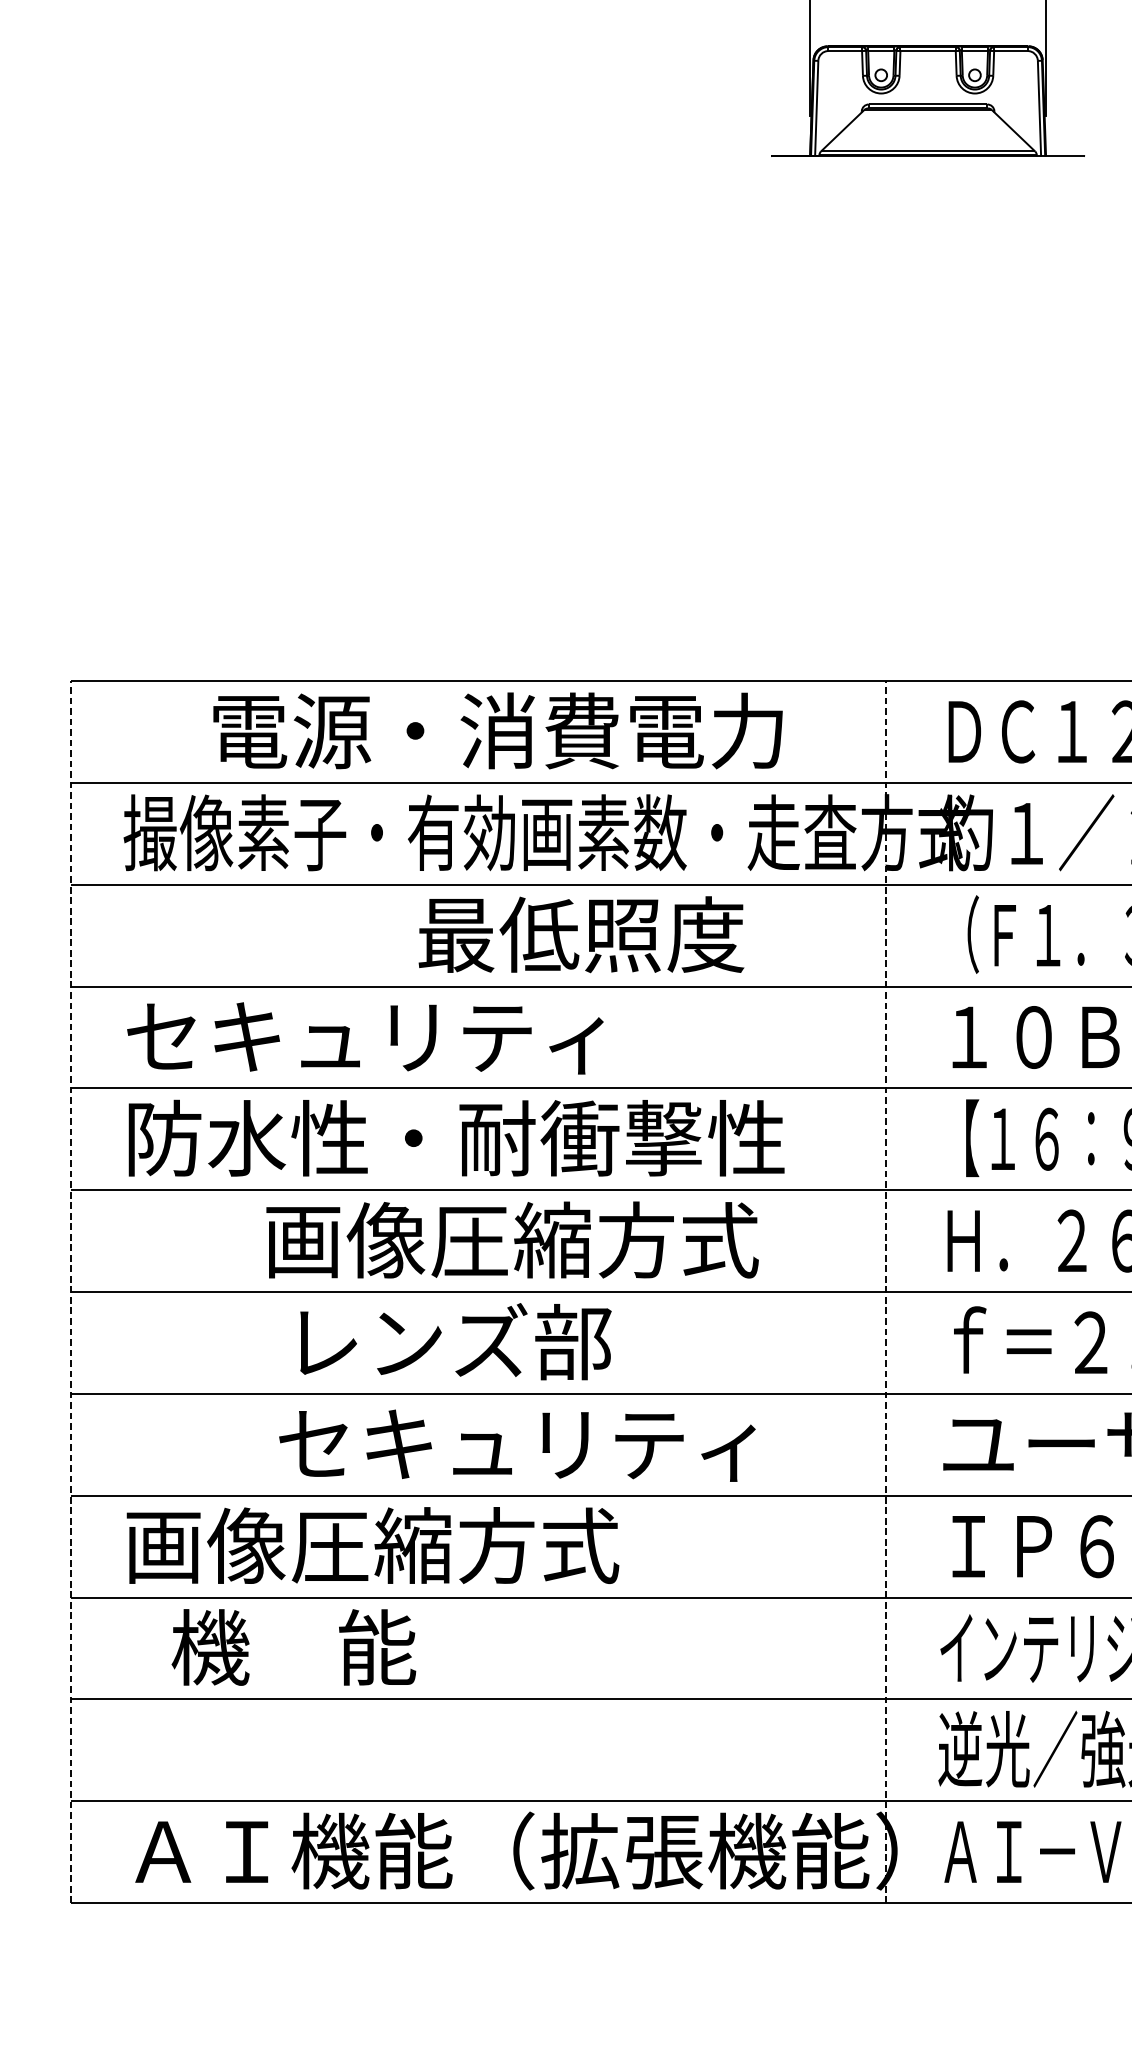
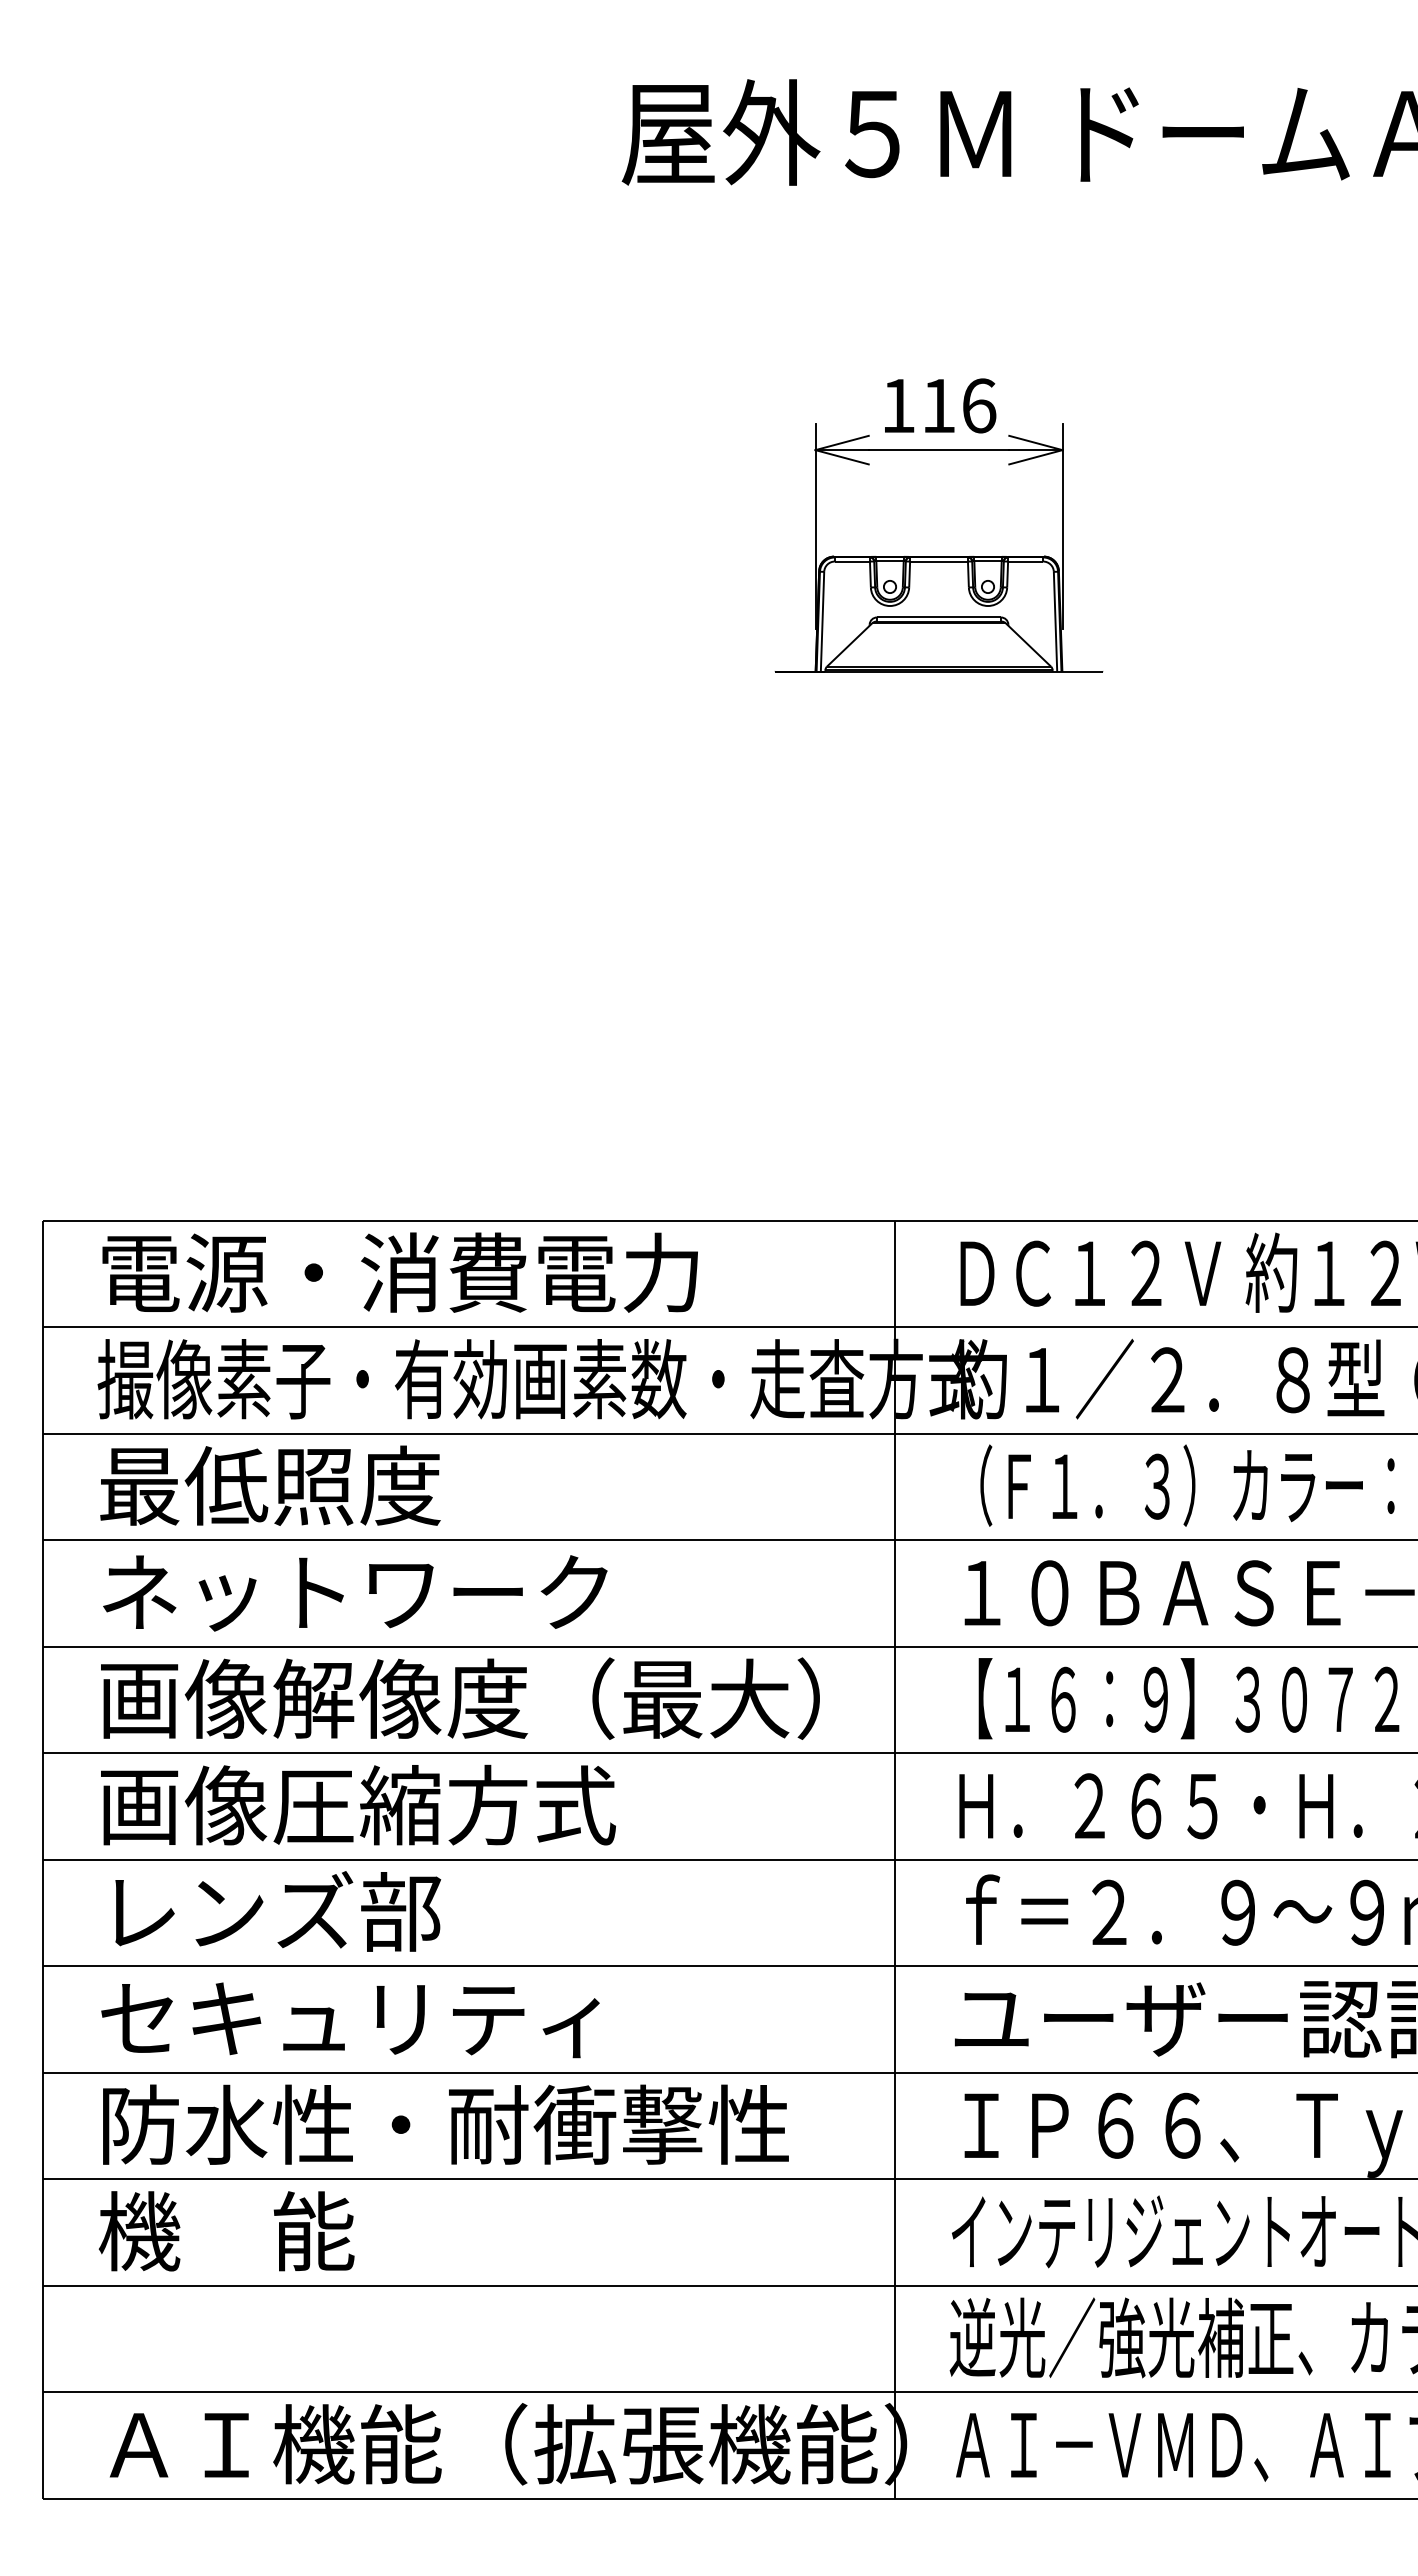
text: (497, 730) -> (399, 1272), moved
text: (581, 934) -> (270, 1485), moved
text: (369, 1037) -> (354, 1593), セキュリティ -> ネットワーク
text: (470, 1138) -> (460, 1698), 防水性・耐衝撃性 -> 画像解像度（最大）
text: (512, 1239) -> (358, 1804), moved
line: (70, 1291) -> (42, 1859), dashed -> solid
line: (885, 1291) -> (894, 1859), dashed -> solid
text: (456, 1341) -> (278, 1911), moved
text: (517, 1445) -> (350, 2020), moved
text: (455, 1545) -> (444, 2124), 画像圧縮方式 -> 防水性・耐衝撃性
text: (293, 1647) -> (226, 2231), moved

